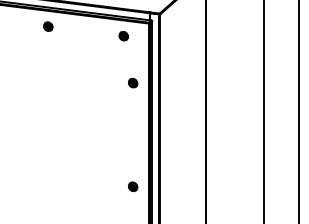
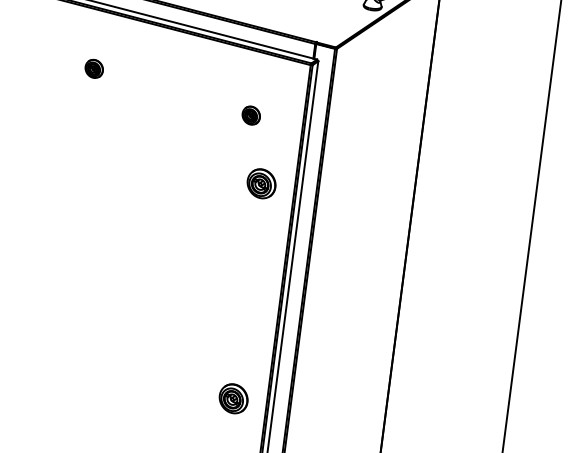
part: (48, 26) -> (94, 68), moved
part: (123, 36) -> (250, 116), moved
part: (133, 83) -> (262, 185), size x1.6
part: (133, 186) -> (235, 398), size x1.6

